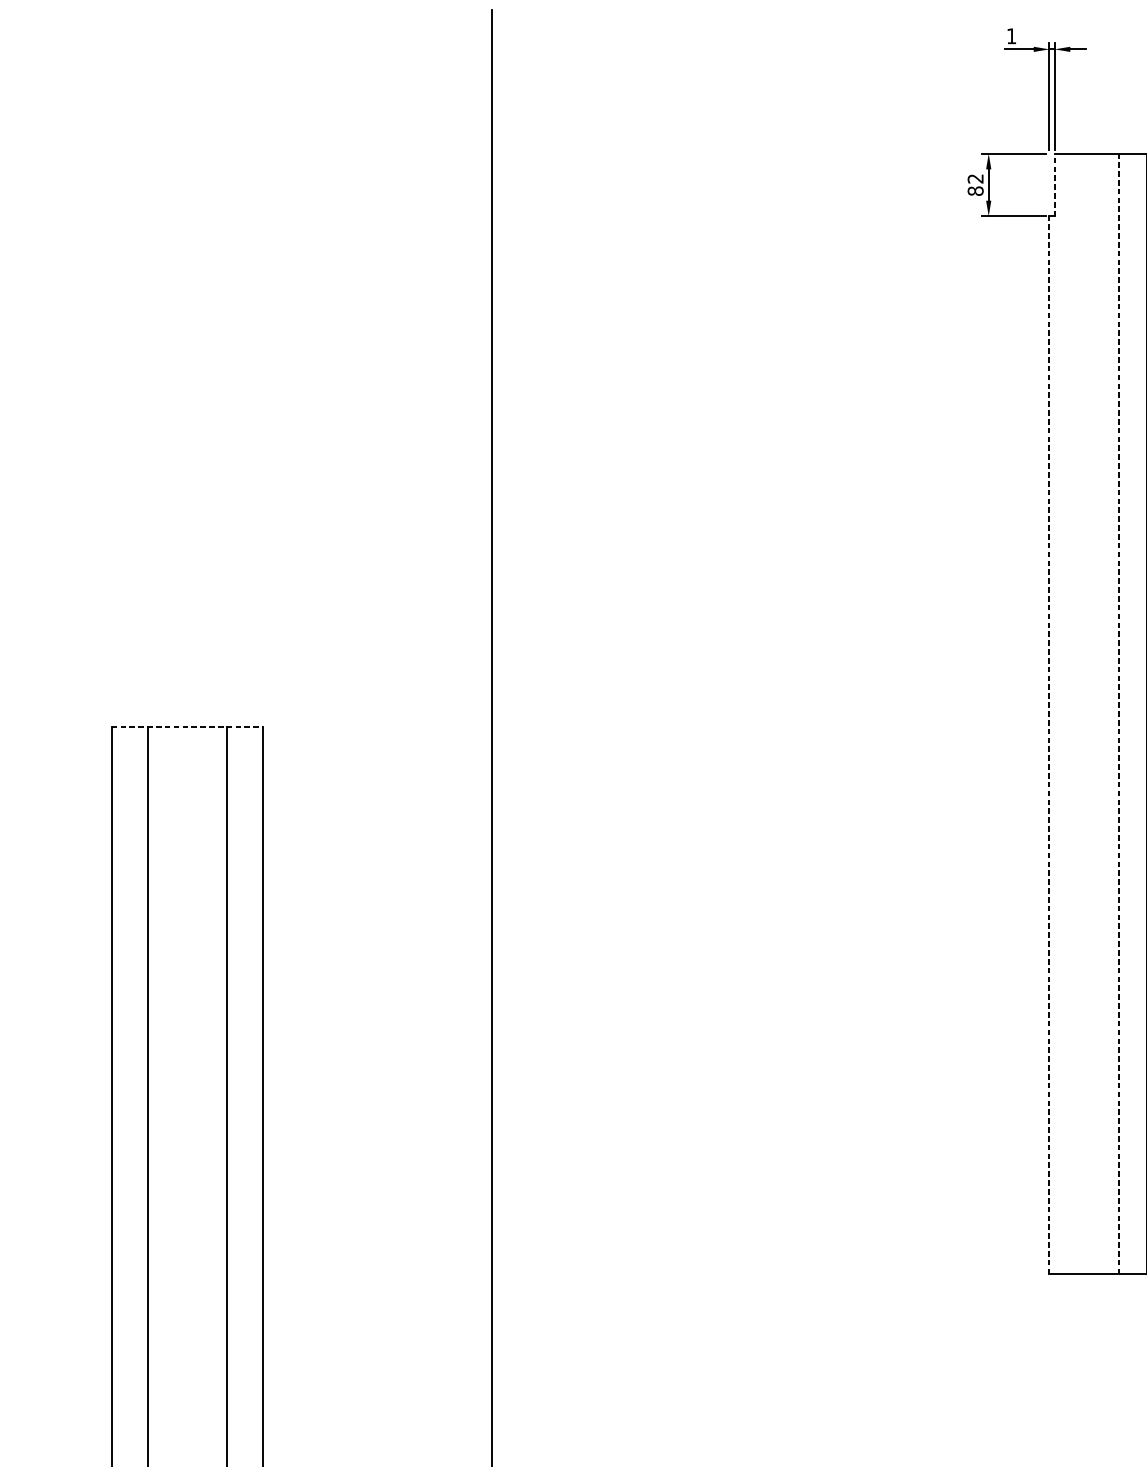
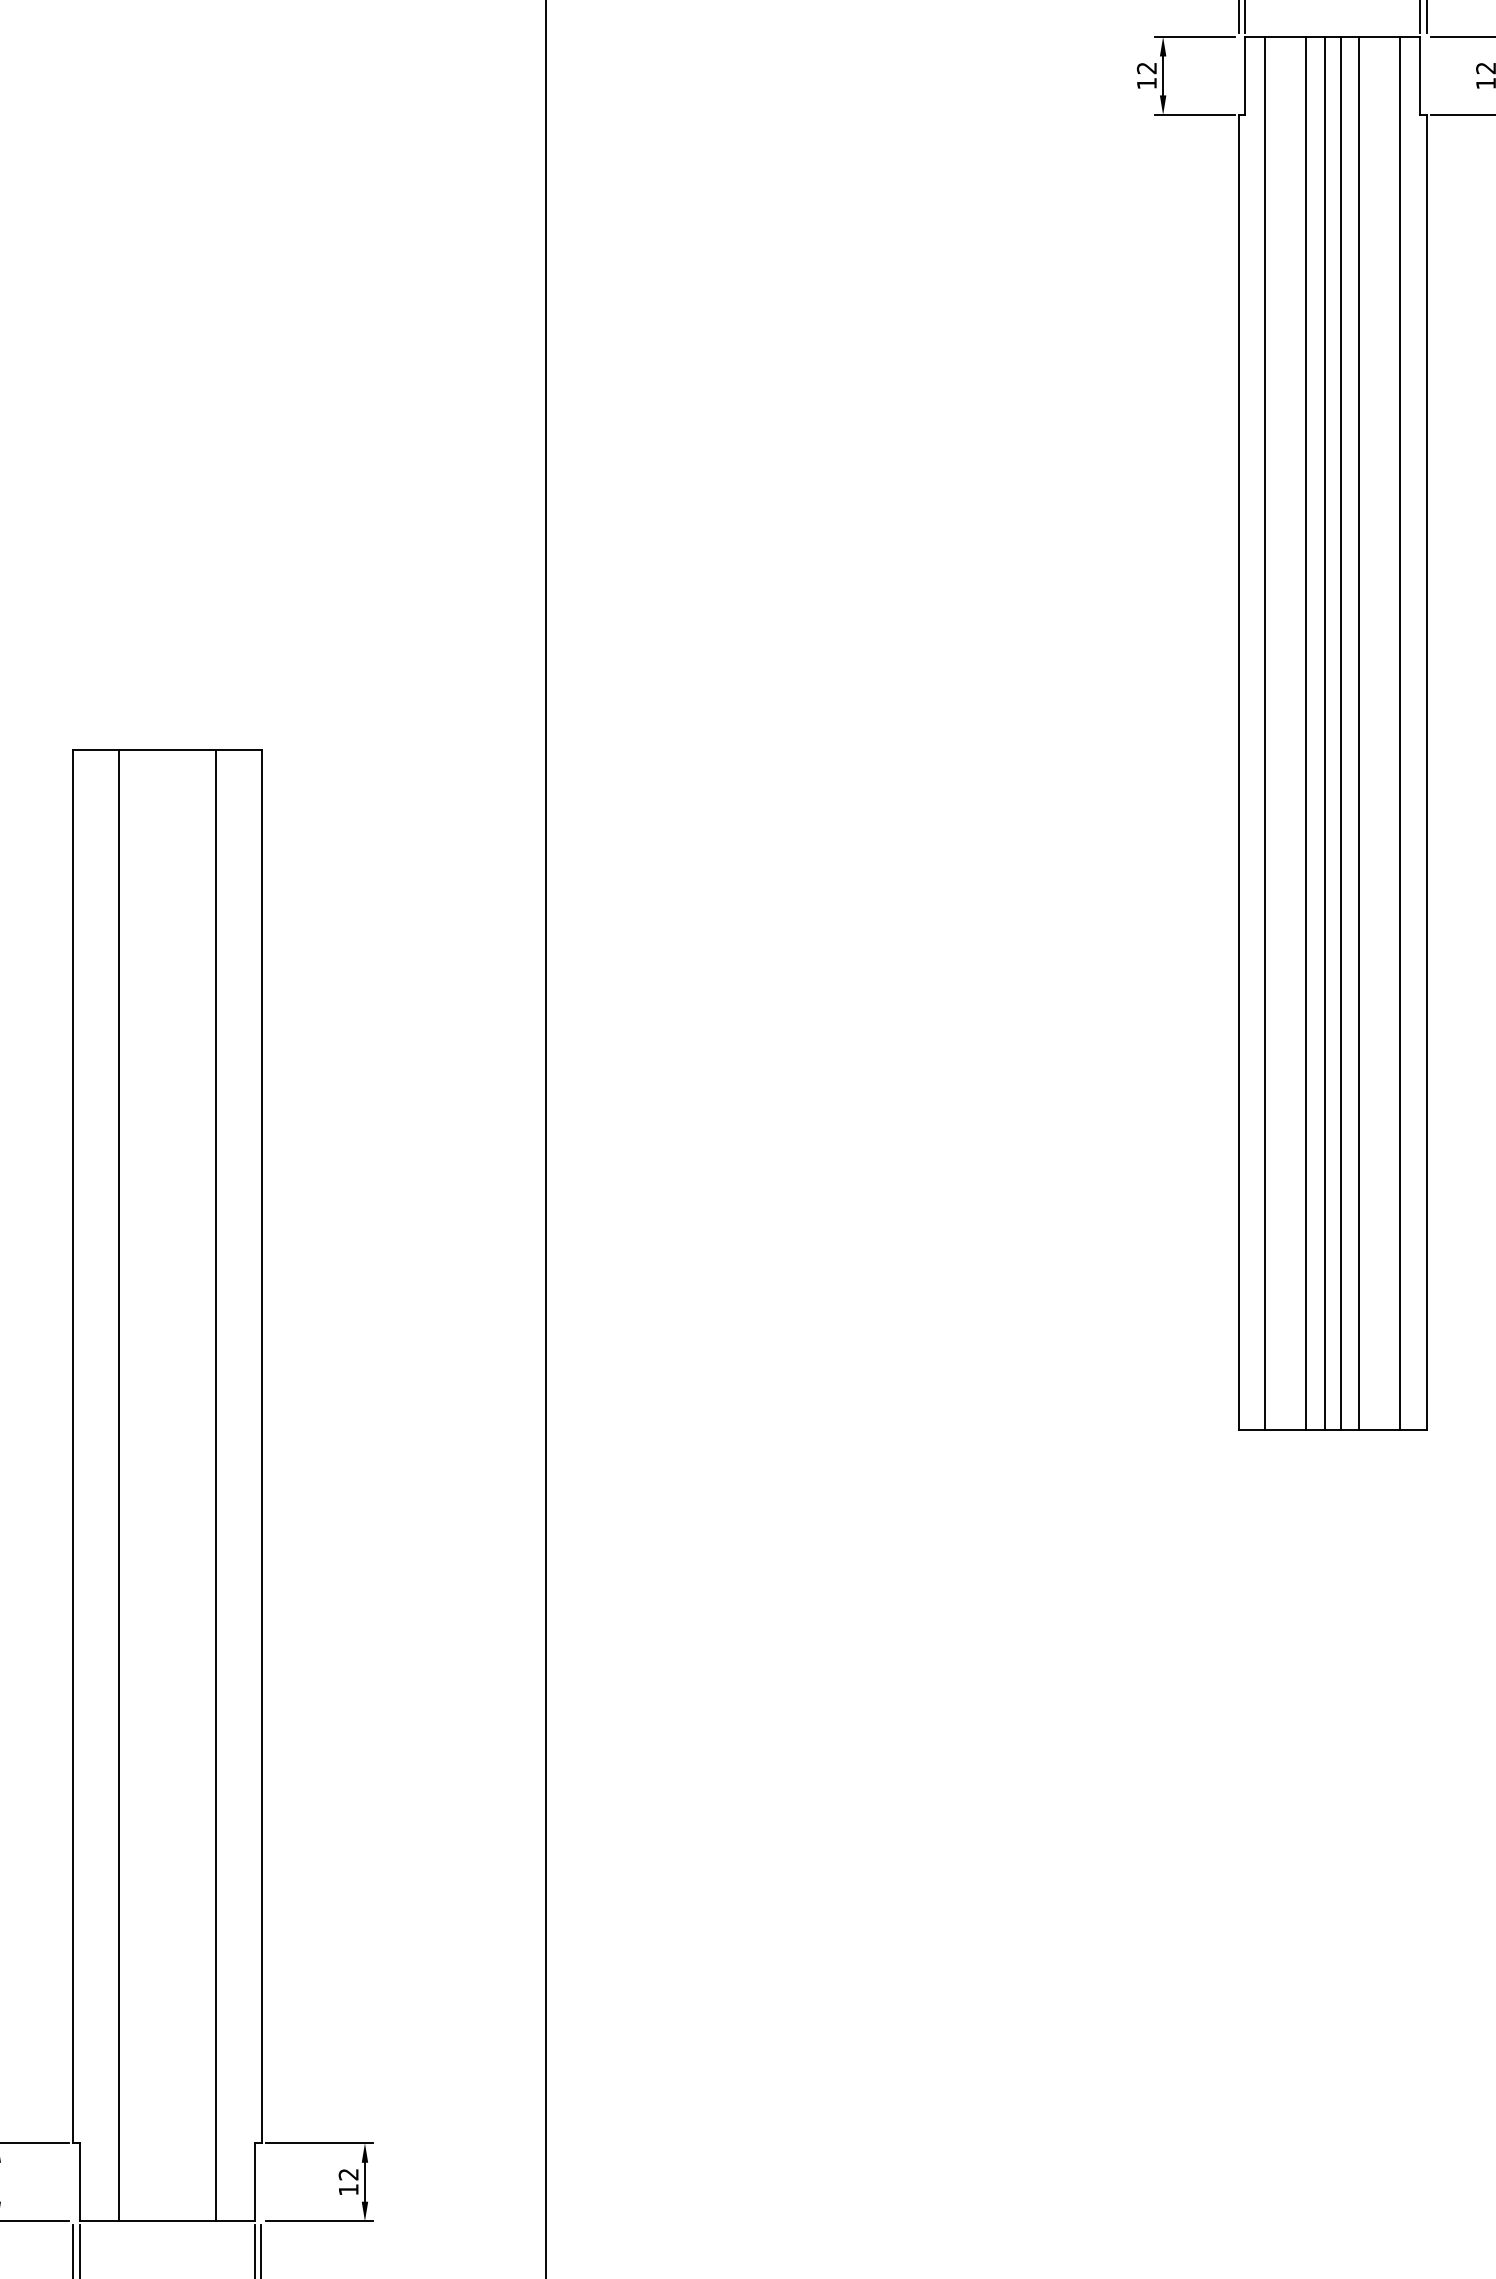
line: (1055, 184) -> (1245, 75), dashed -> solid
text: (975, 191) -> (1146, 83), 82 -> 12
line: (1118, 713) -> (1324, 732), dashed -> solid
line: (1071, 714) -> (1265, 733), added
line: (1104, 714) -> (1306, 733), added
line: (1131, 714) -> (1340, 733), added
line: (187, 727) -> (167, 749), dashed -> solid
line: (1049, 744) -> (1238, 771), dashed -> solid

